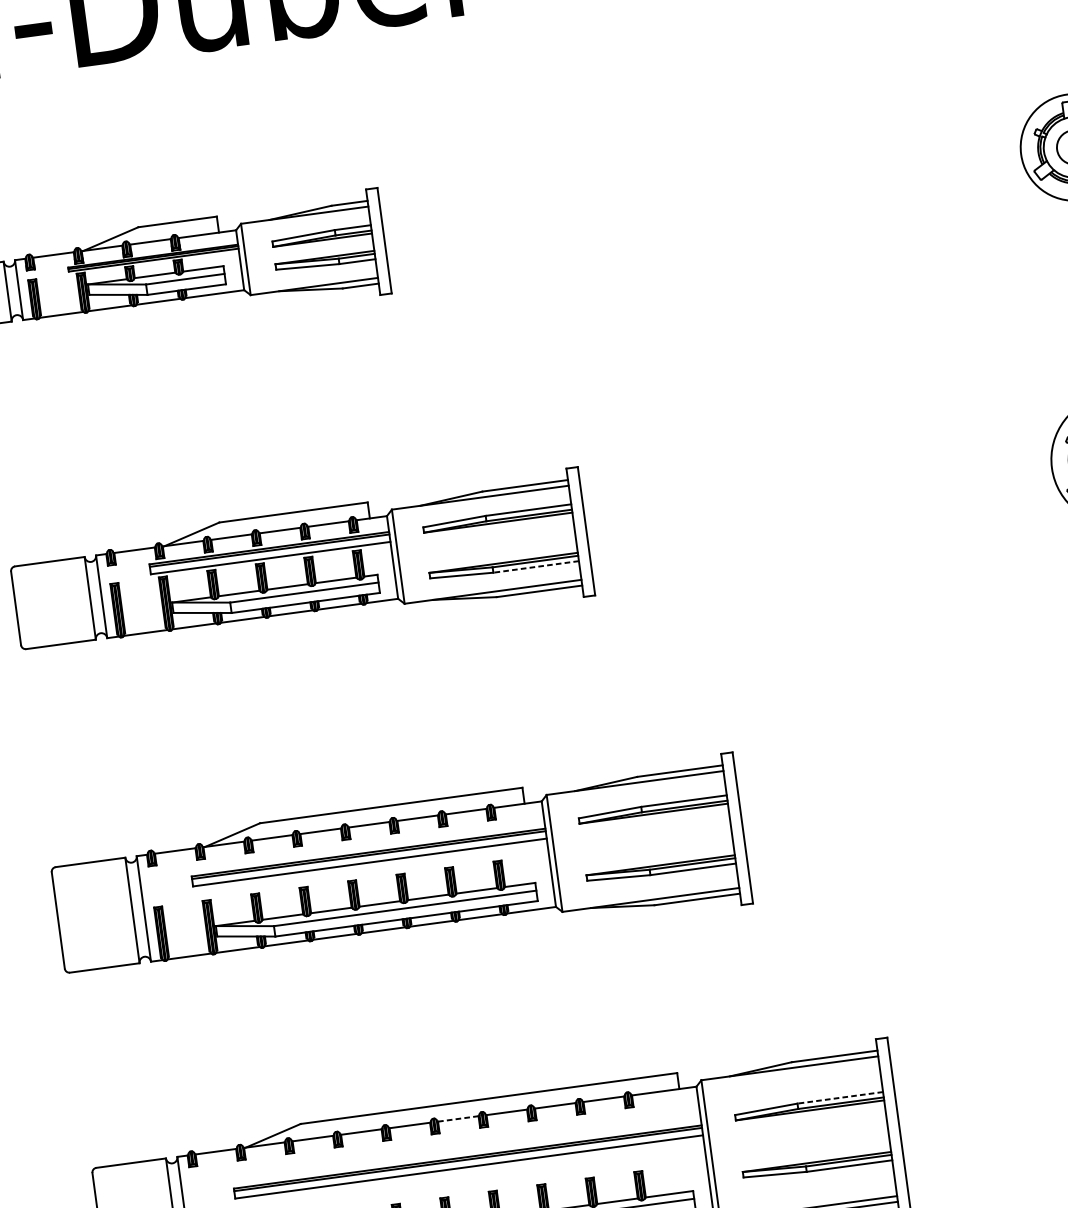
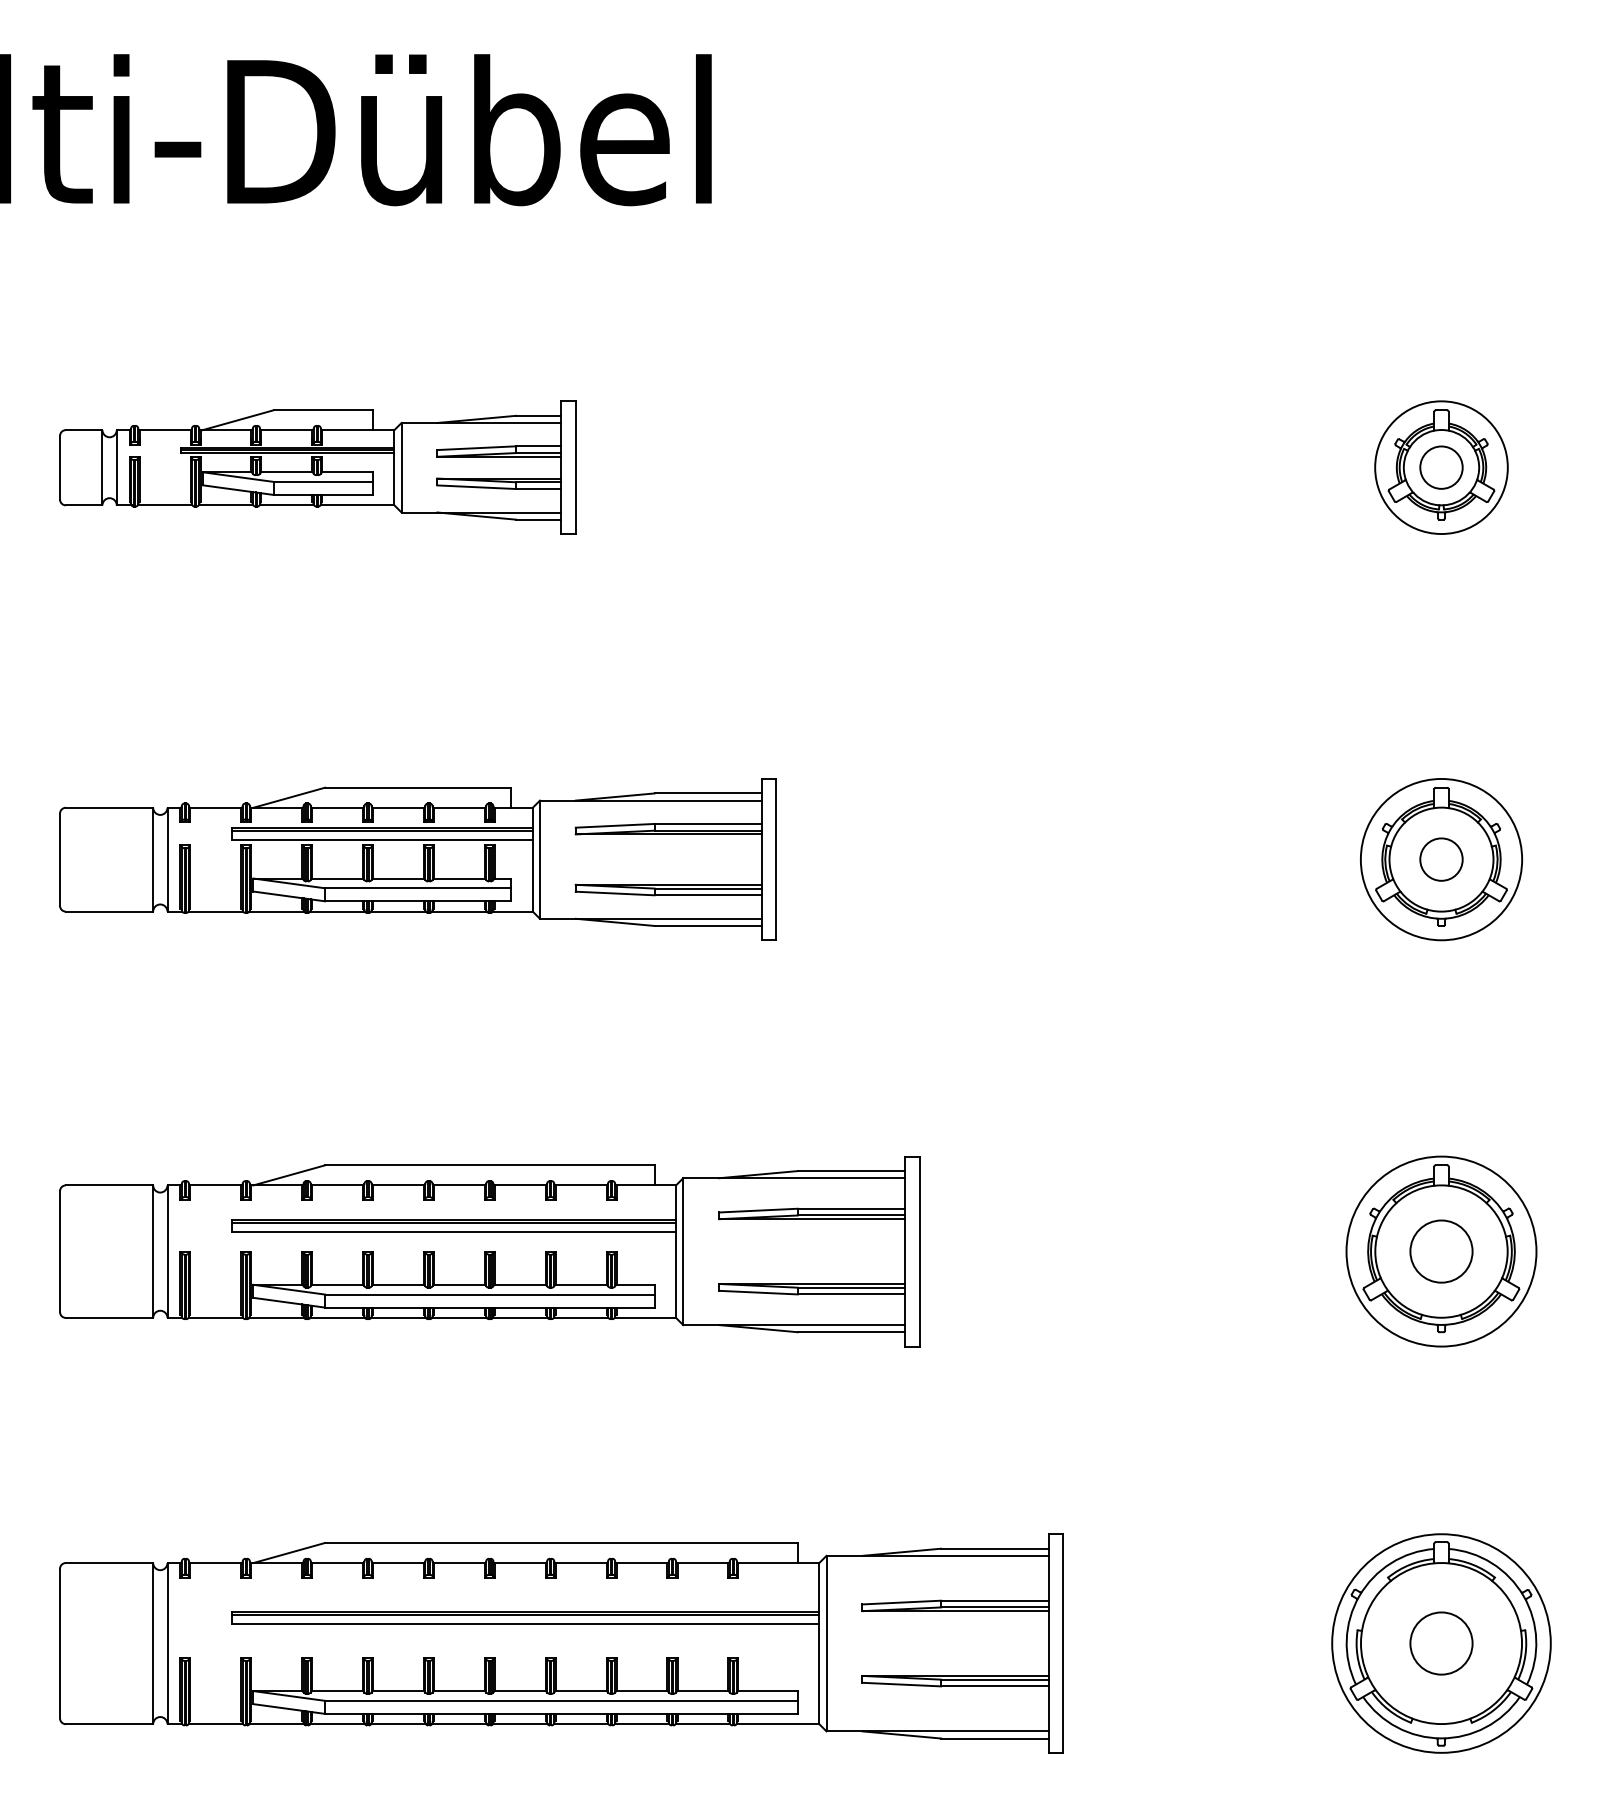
line: (536, 567) -> (708, 895), dashed -> solid
line: (840, 1097) -> (994, 1600), dashed -> solid
line: (458, 1119) -> (520, 1563), dashed -> solid

